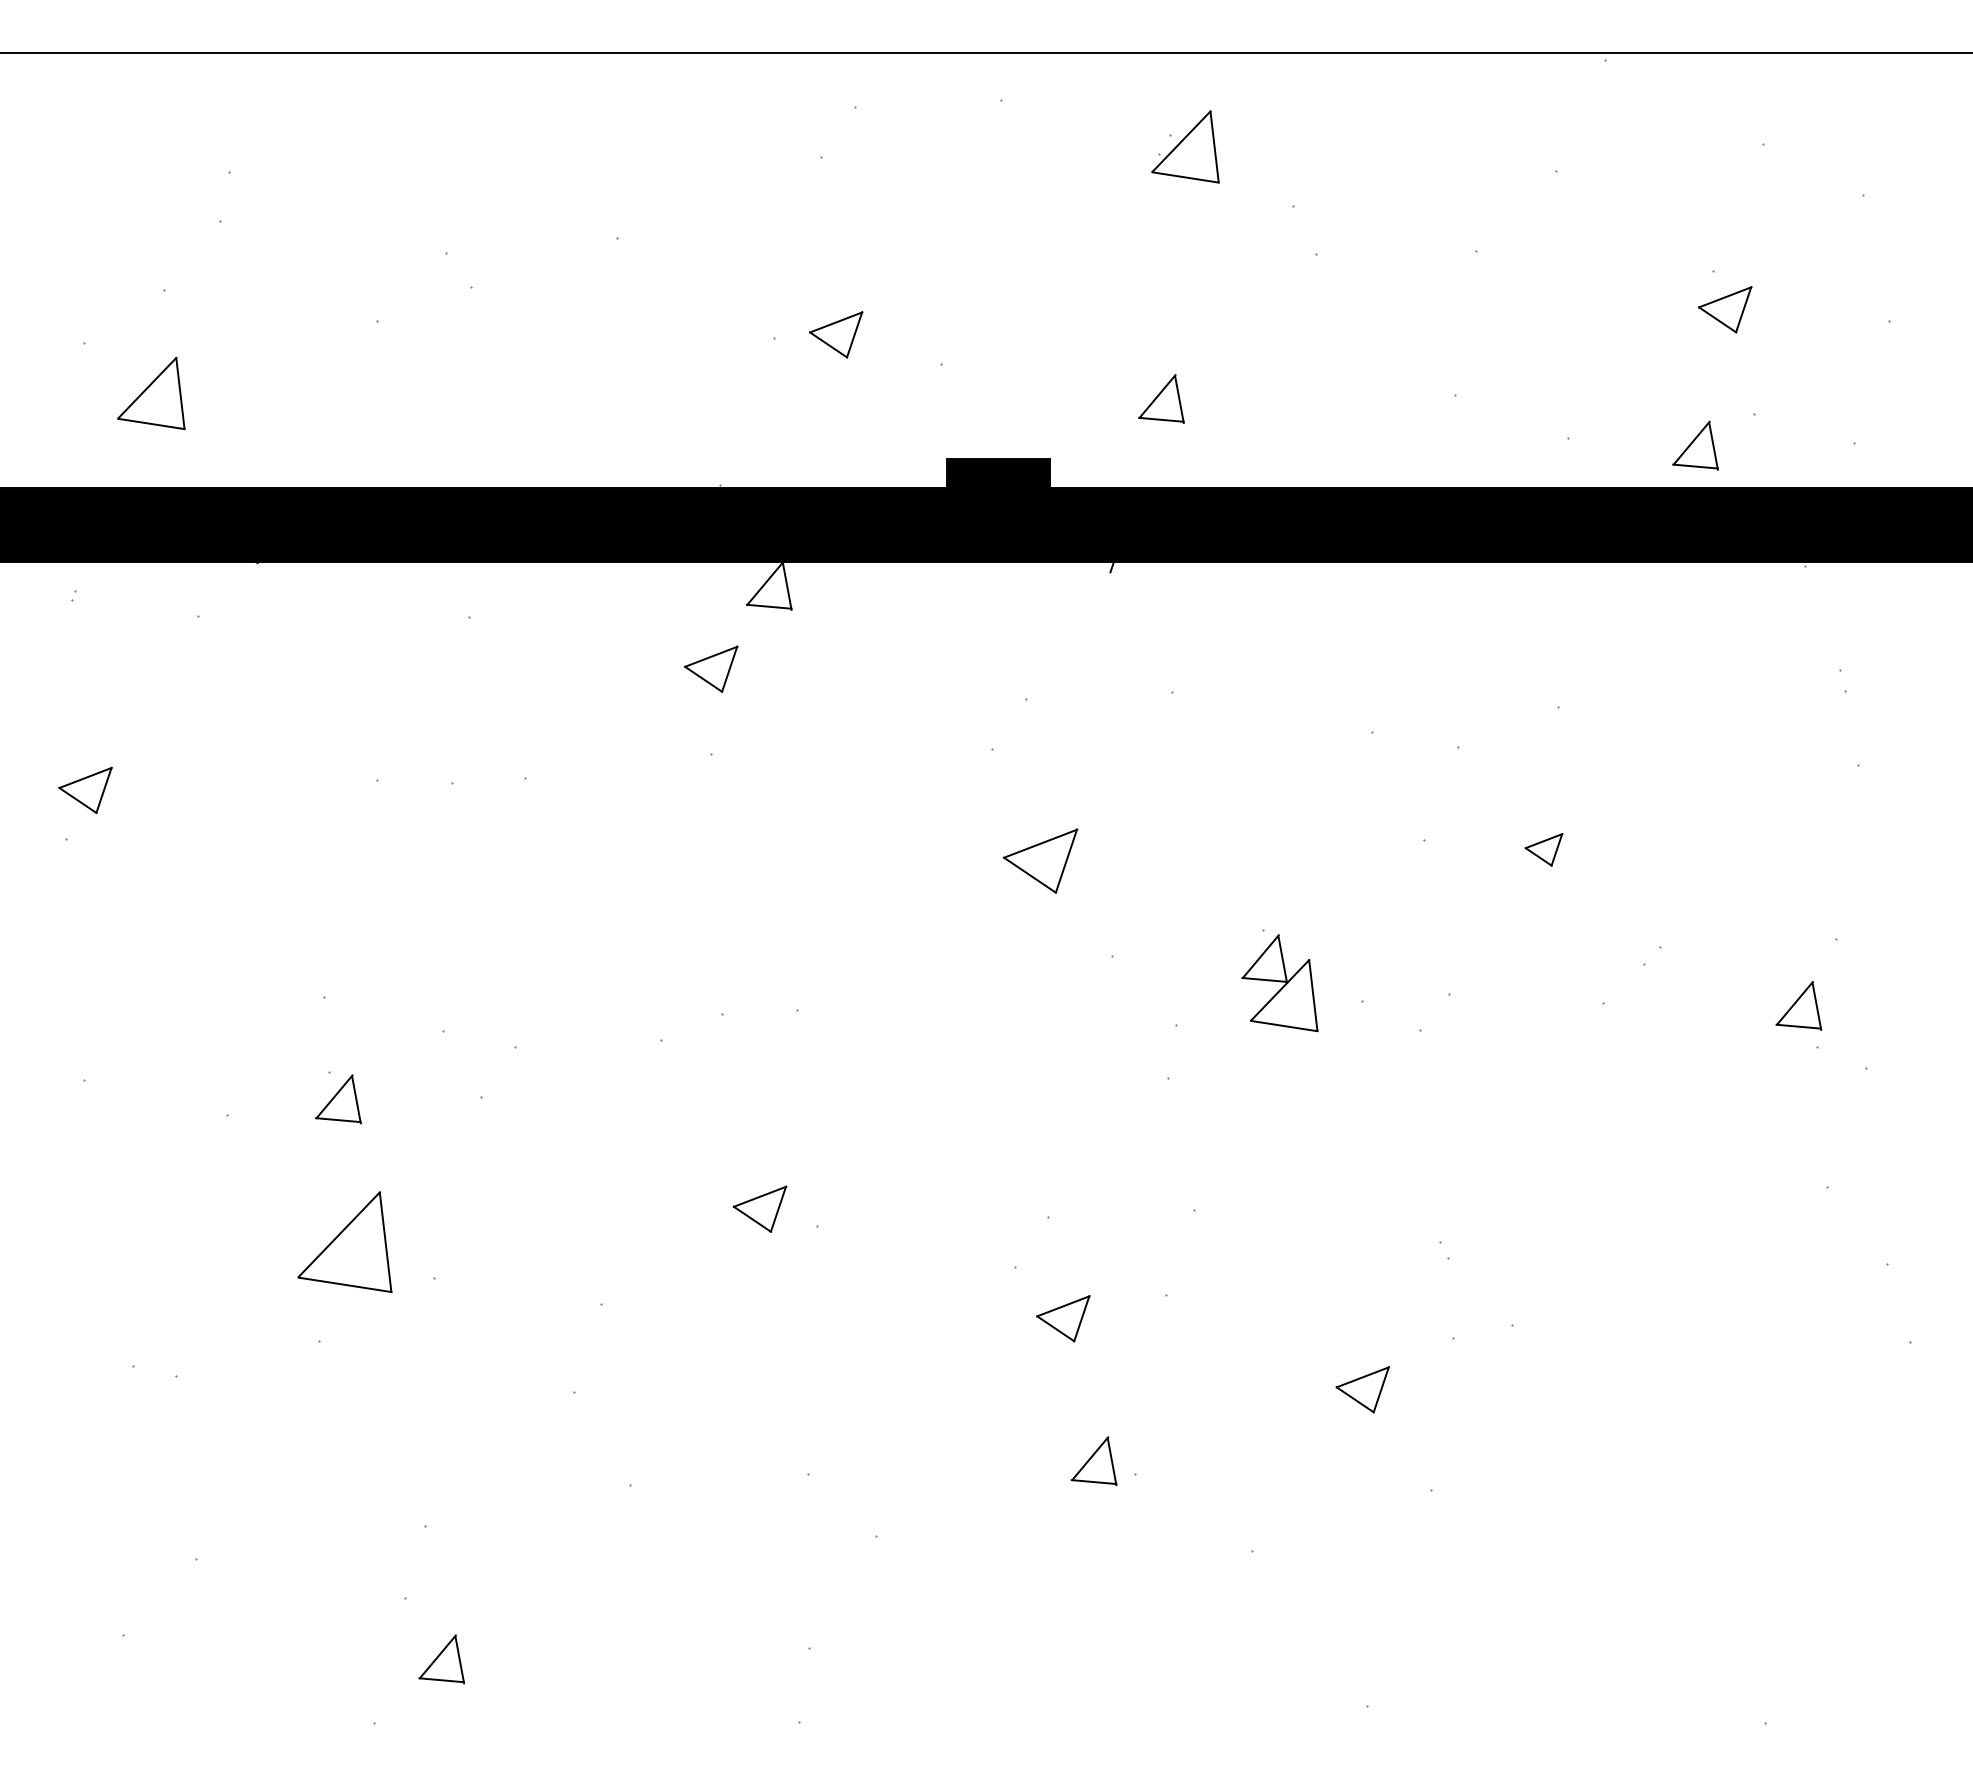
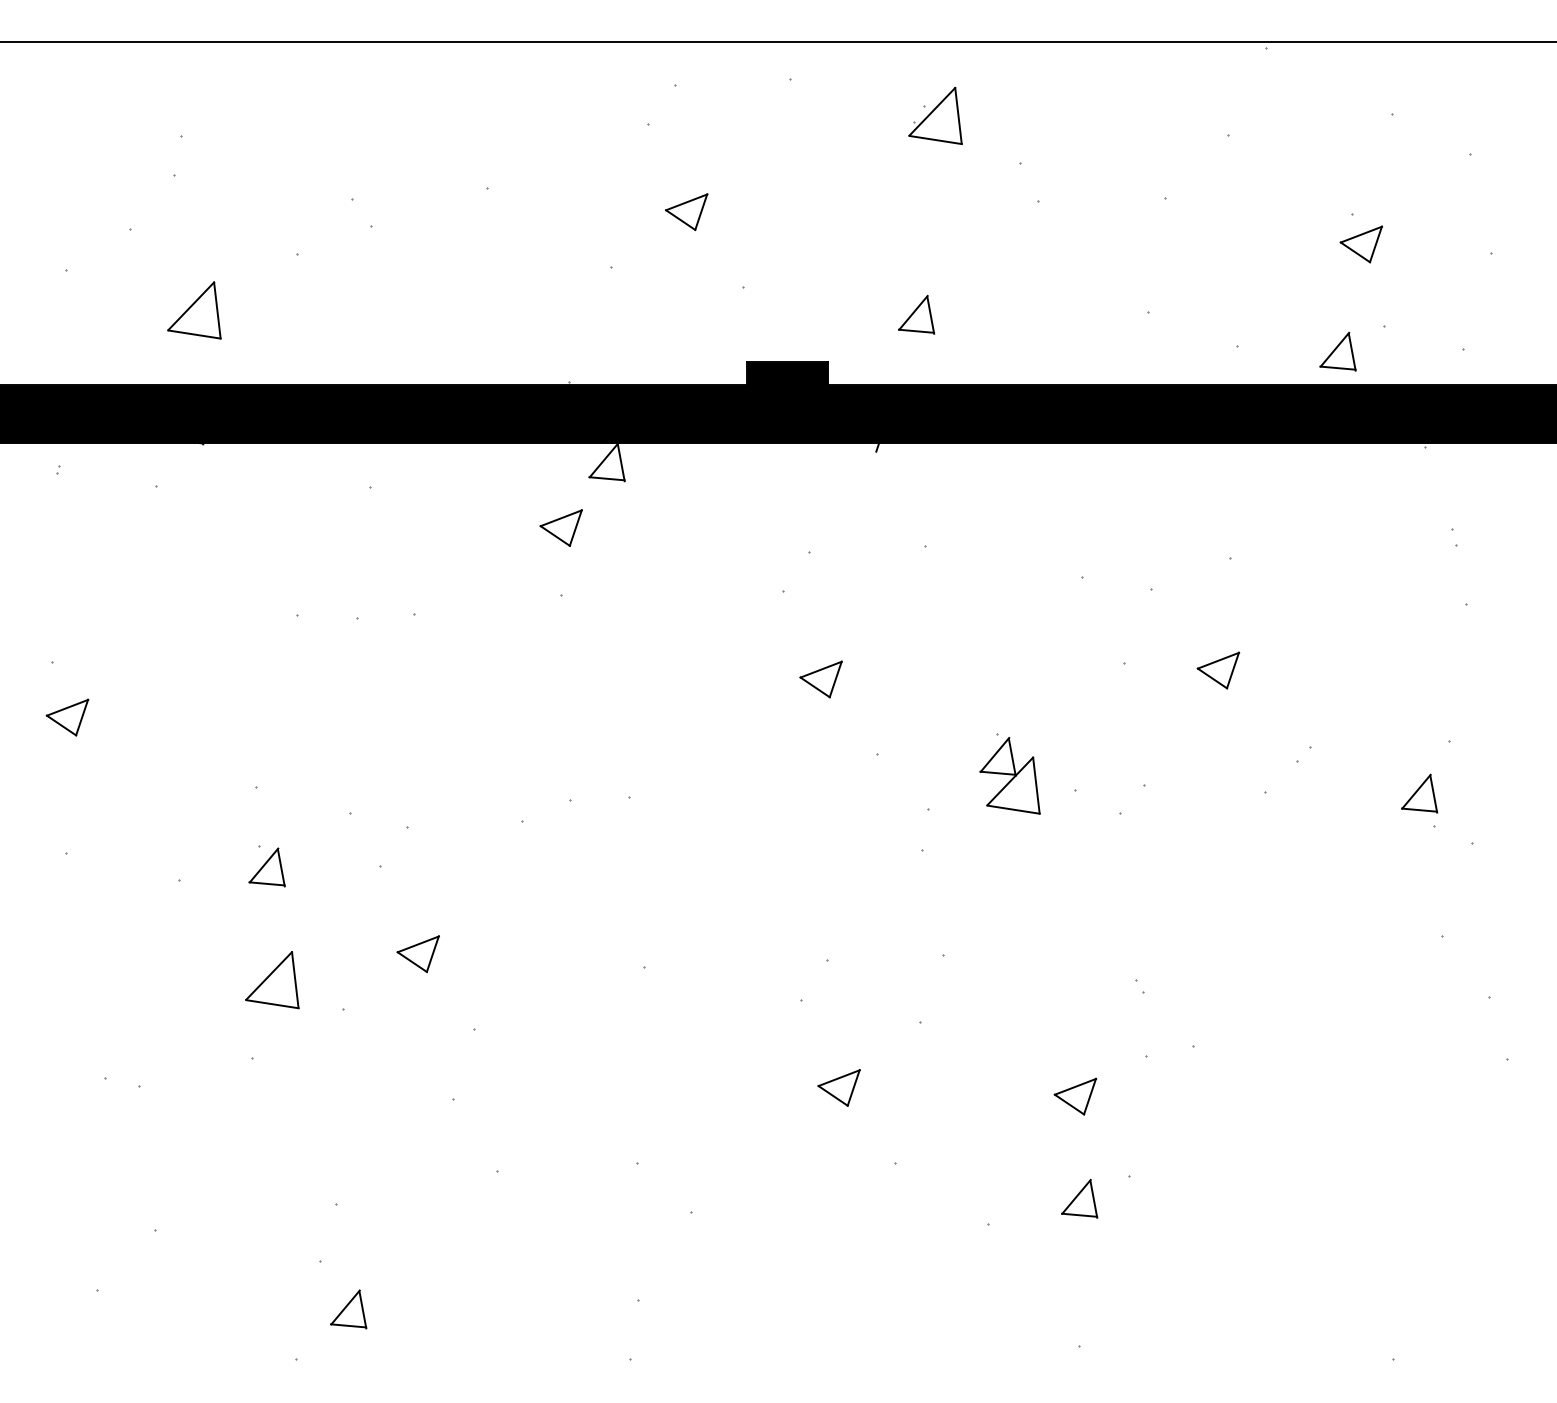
part: (836, 334) -> (686, 211), moved
part: (151, 392) -> (194, 309), moved
part: (85, 789) -> (67, 716), moved
part: (1543, 849) -> (1218, 670), size x1.43
part: (1040, 860) -> (821, 679), size x0.71
part: (759, 1208) -> (417, 953), moved
part: (345, 1241) -> (272, 979), size x0.71
part: (1063, 1318) -> (839, 1087), moved
part: (1093, 1461) -> (1079, 1199), moved

